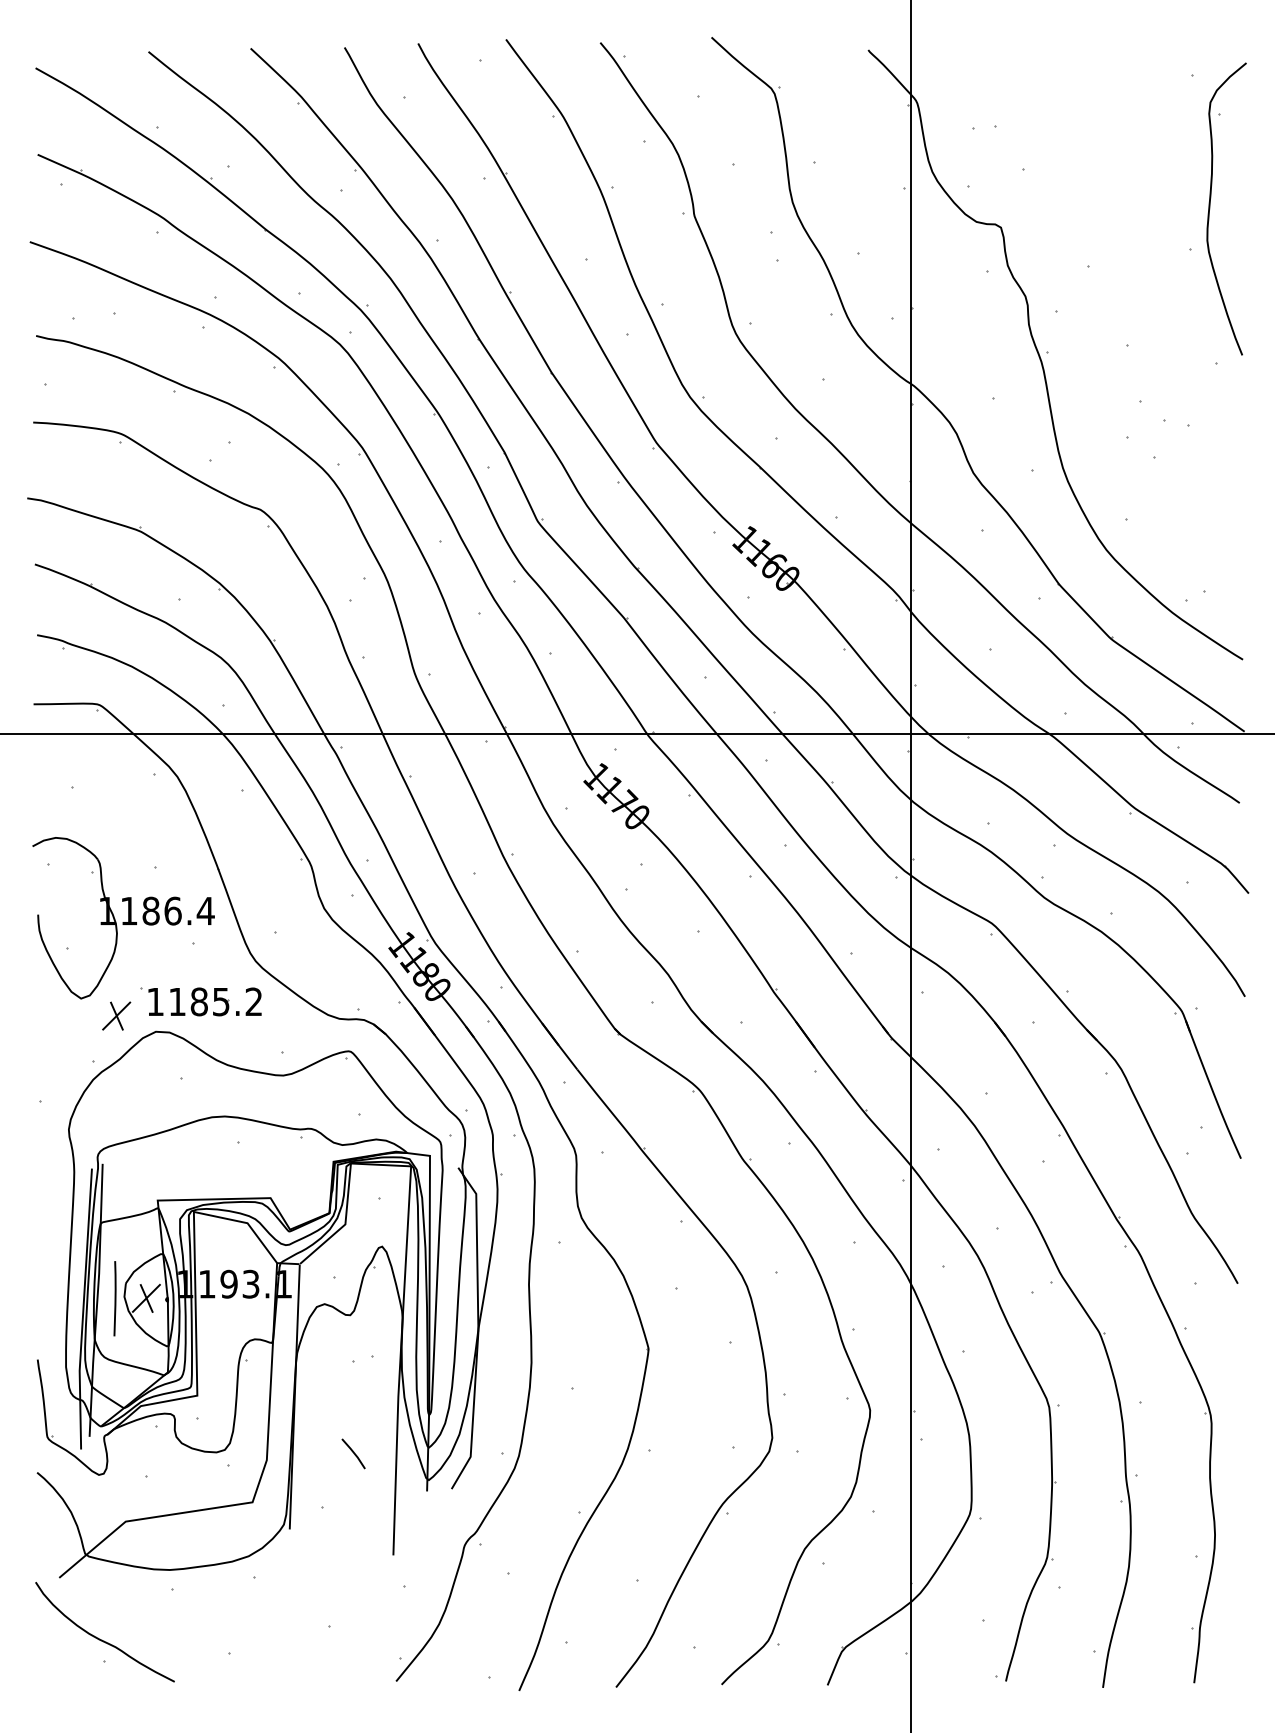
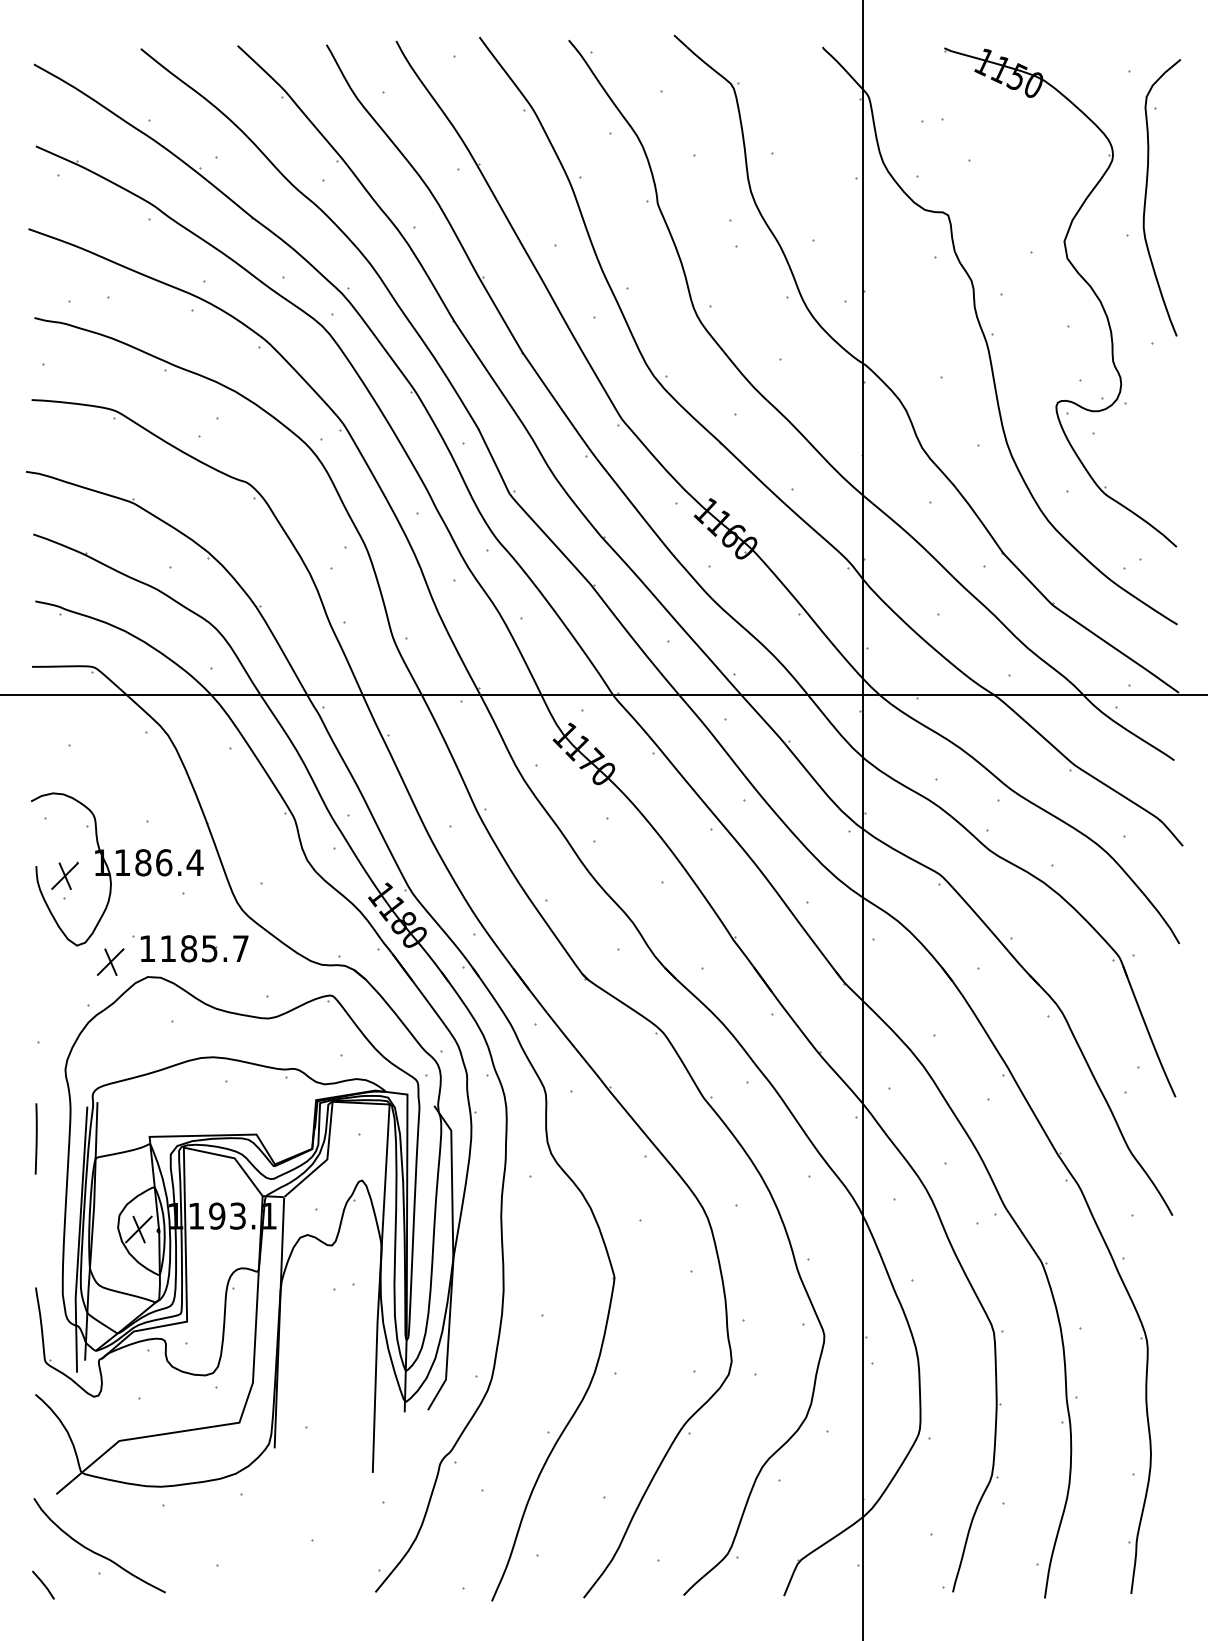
part: (1140, 292) -> (1080, 276), added
part: (67, 924) -> (64, 875), added
text: (253, 1001) -> (240, 948), 1185.2 -> 1185.7
line: (114, 1298) -> (35, 1138), moved
line: (353, 1453) -> (43, 1584), moved

